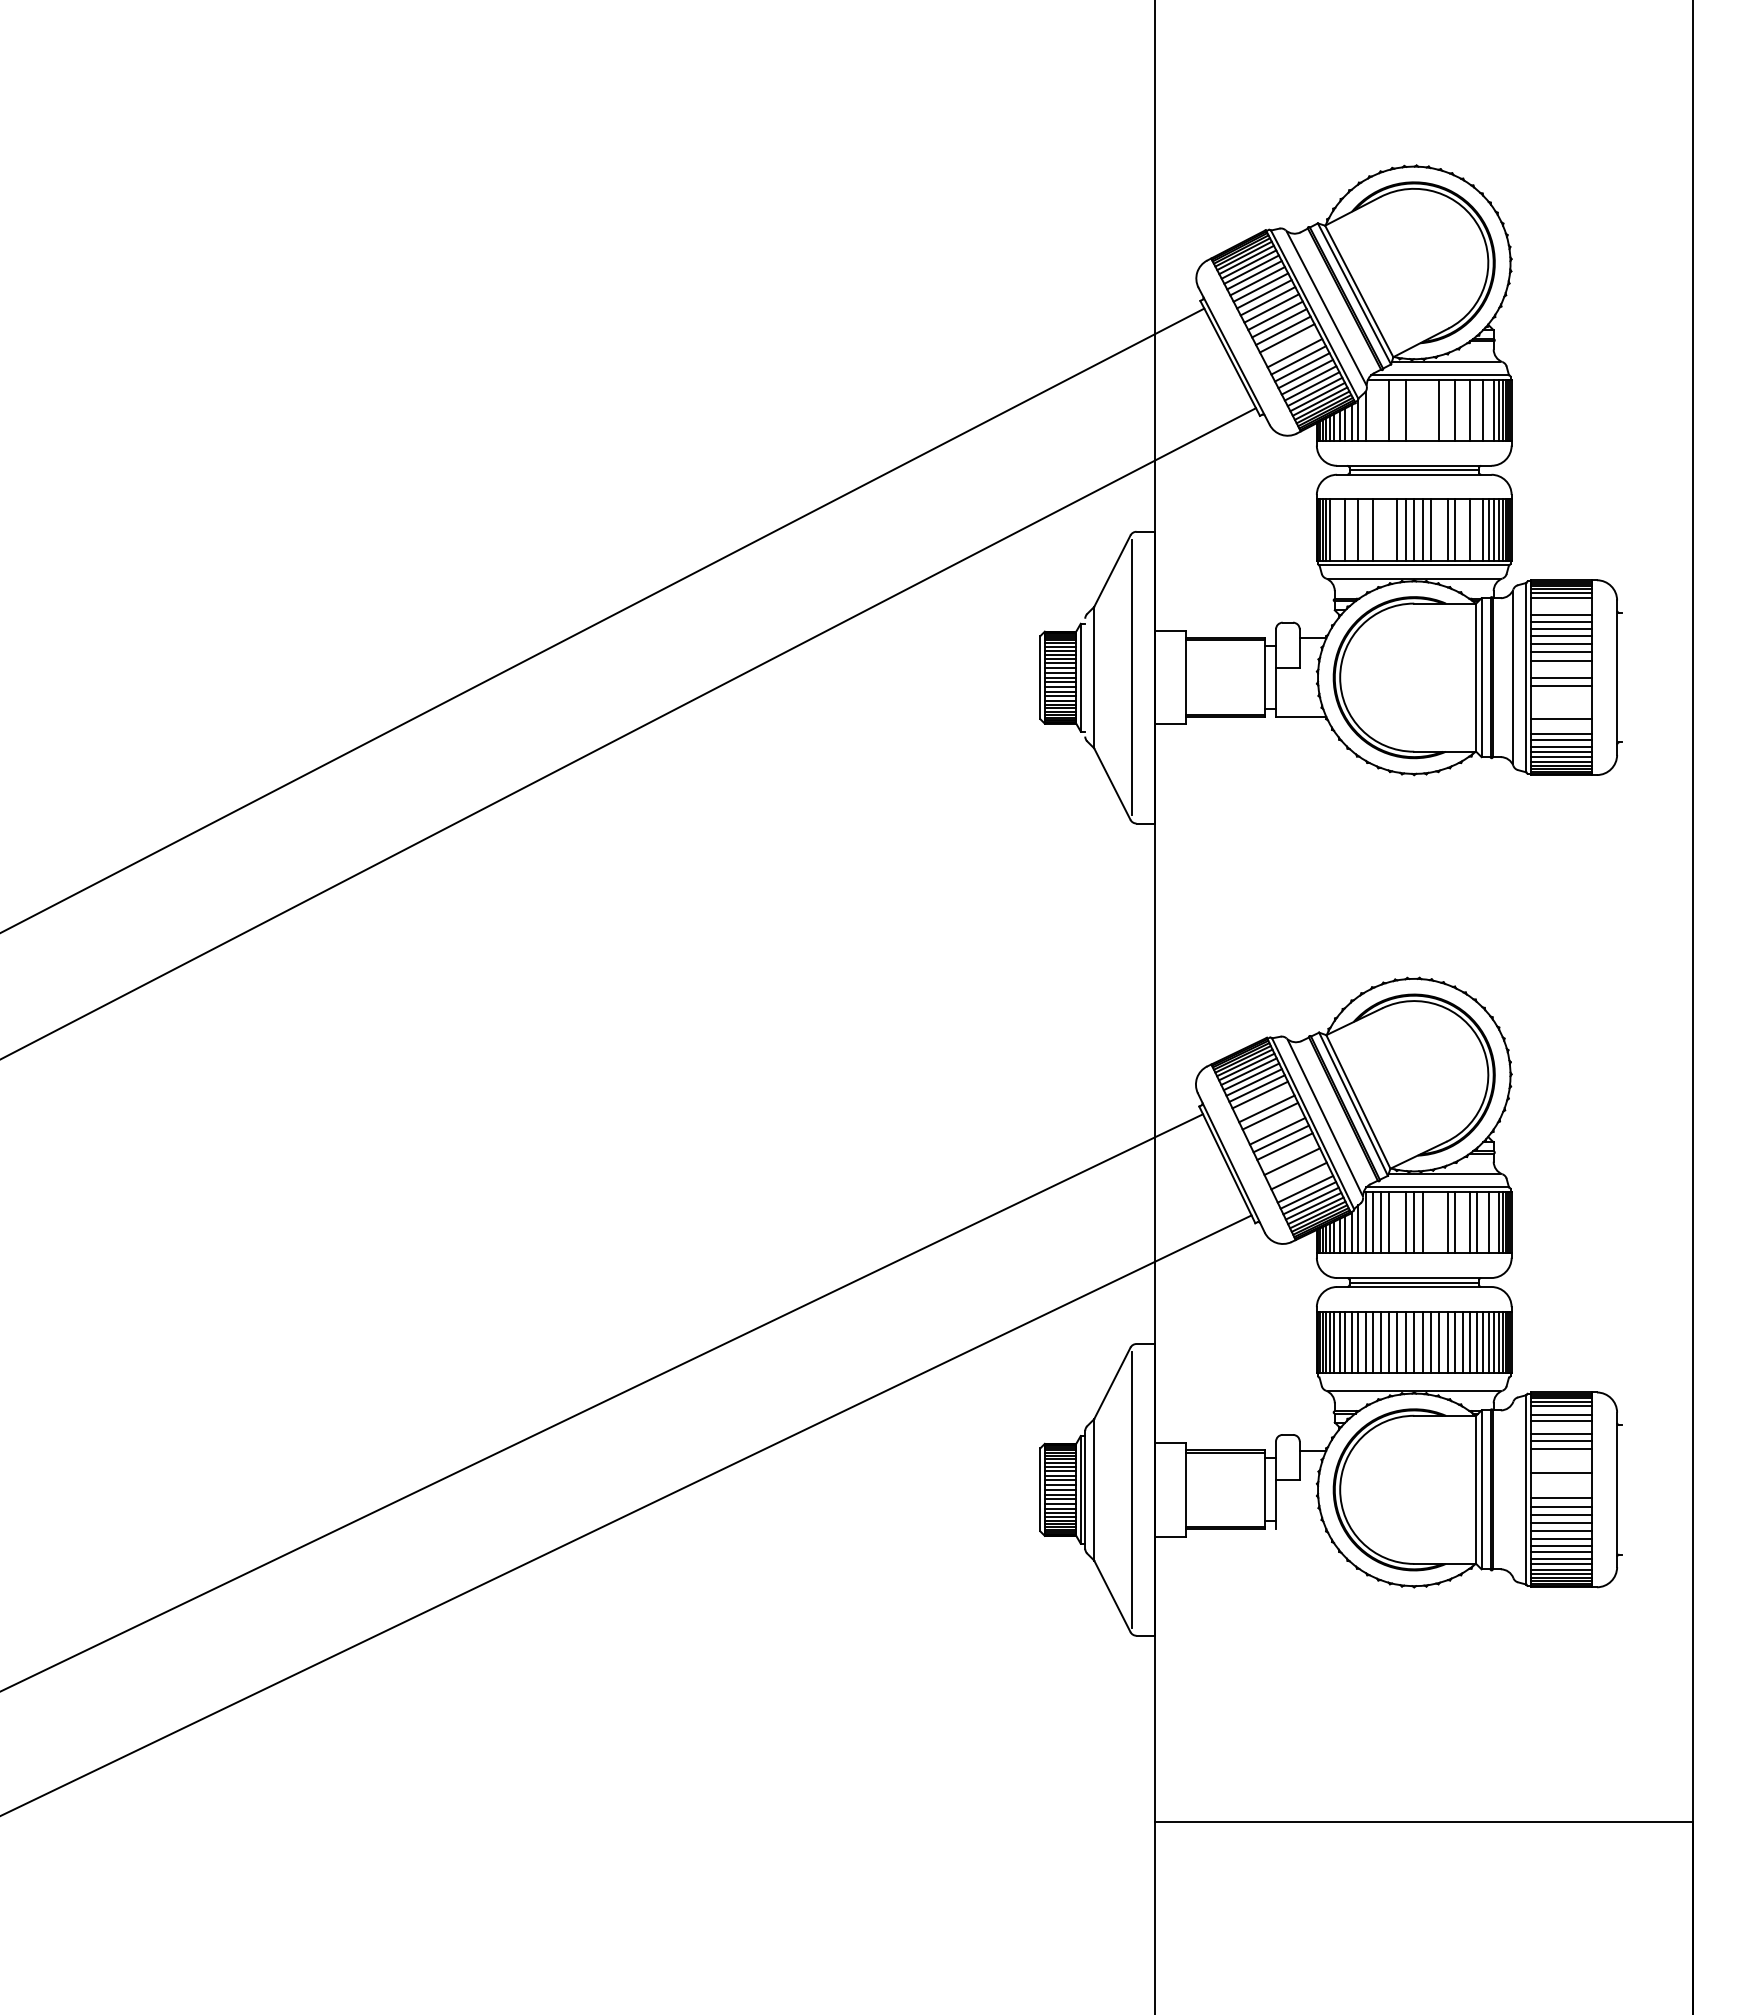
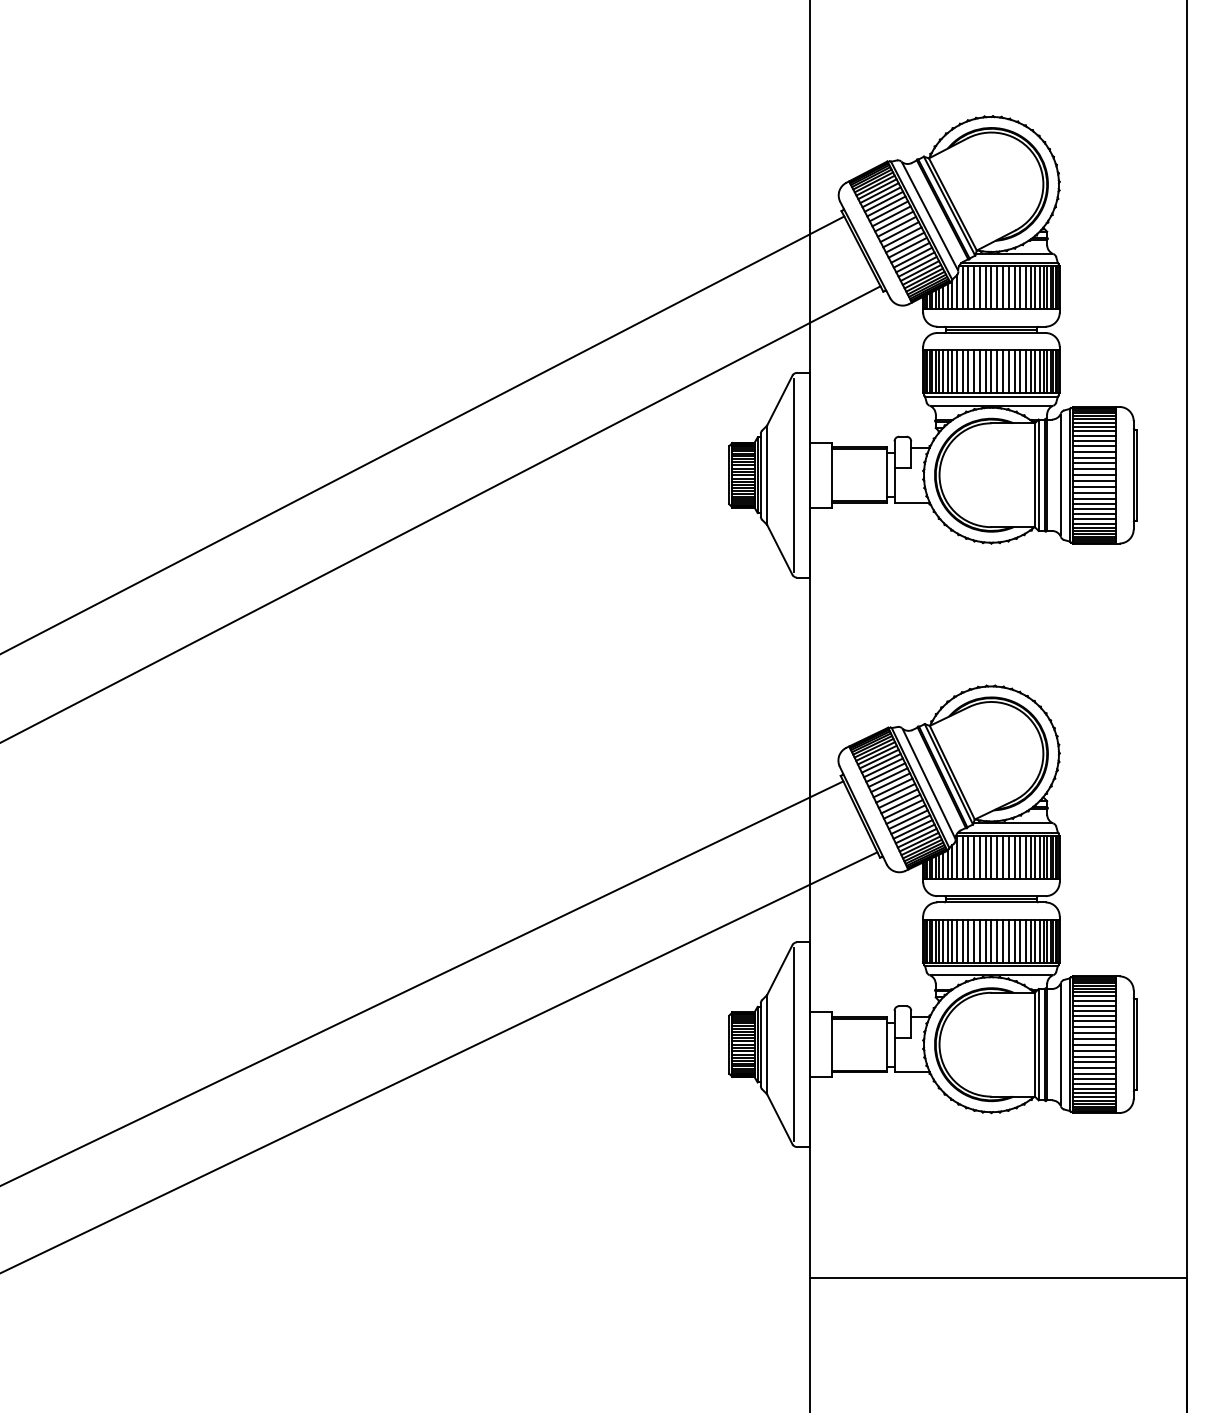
line: (1290, 345) -> (904, 242), added
line: (1373, 410) -> (962, 287), added
line: (1380, 410) -> (967, 287), added
line: (1397, 410) -> (979, 287), added
line: (1414, 410) -> (991, 287), added
line: (1422, 410) -> (997, 287), added
line: (1431, 410) -> (1003, 287), added
line: (1447, 410) -> (1014, 287), added
line: (1462, 410) -> (1025, 287), added
line: (1476, 410) -> (1035, 287), added
line: (1488, 410) -> (1043, 287), added
line: (1334, 529) -> (935, 371), added
line: (1339, 529) -> (939, 371), added
line: (1351, 529) -> (947, 371), added
line: (1365, 529) -> (957, 371), added
line: (1380, 529) -> (967, 371), added
line: (1389, 529) -> (974, 371), added
line: (1439, 529) -> (1009, 371), added
line: (1462, 529) -> (1025, 371), added
line: (1476, 529) -> (1035, 371), added
line: (1561, 603) -> (1094, 423), added
line: (1561, 608) -> (1094, 426), added
line: (1561, 669) -> (1094, 469), added
line: (1085, 677) -> (760, 475), added
line: (1621, 677) -> (1136, 475), added
line: (1561, 694) -> (1094, 487), added
line: (1561, 702) -> (1094, 492), added
line: (1561, 710) -> (1094, 498), added
line: (1561, 726) -> (1094, 509), added
line: (1263, 1101) -> (885, 772), added
line: (1273, 1123) -> (892, 787), added
line: (1288, 1153) -> (903, 808), added
line: (1295, 1168) -> (908, 819), added
line: (1302, 1182) -> (913, 829), added
line: (1397, 1222) -> (979, 857), added
line: (1431, 1222) -> (1003, 857), added
line: (1439, 1222) -> (1009, 857), added
line: (1462, 1222) -> (1025, 857), added
line: (1483, 1222) -> (1040, 857), added
line: (1494, 1222) -> (1047, 857), added
line: (1413, 1377) -> (990, 965), added
line: (1561, 1410) -> (1094, 989), added
line: (1561, 1427) -> (1094, 1000), added
line: (1561, 1456) -> (1094, 1021), added
line: (1561, 1464) -> (1094, 1026), added
line: (1561, 1481) -> (1094, 1038), added
line: (1512, 1489) -> (1060, 1044), added
line: (1561, 1489) -> (1094, 1044), added
line: (1621, 1489) -> (1136, 1044), added
line: (1301, 1529) -> (912, 1072), added

